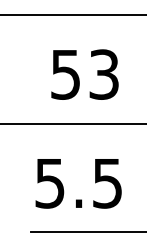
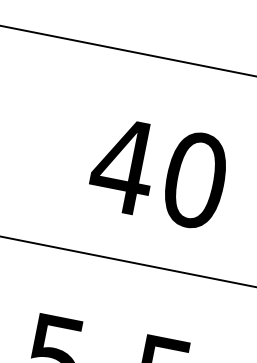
text: (84, 74) -> (158, 172), 53 -> 40

